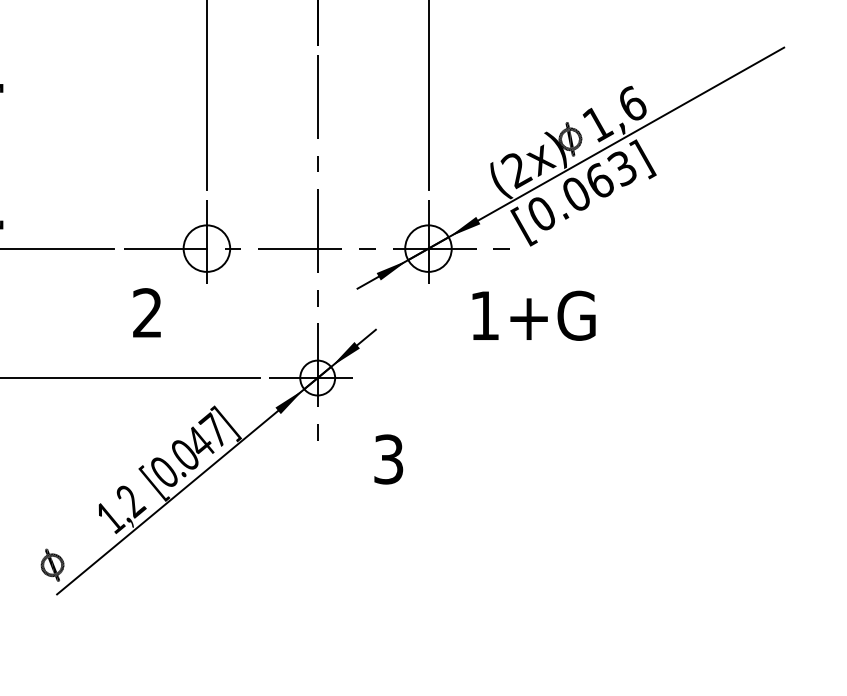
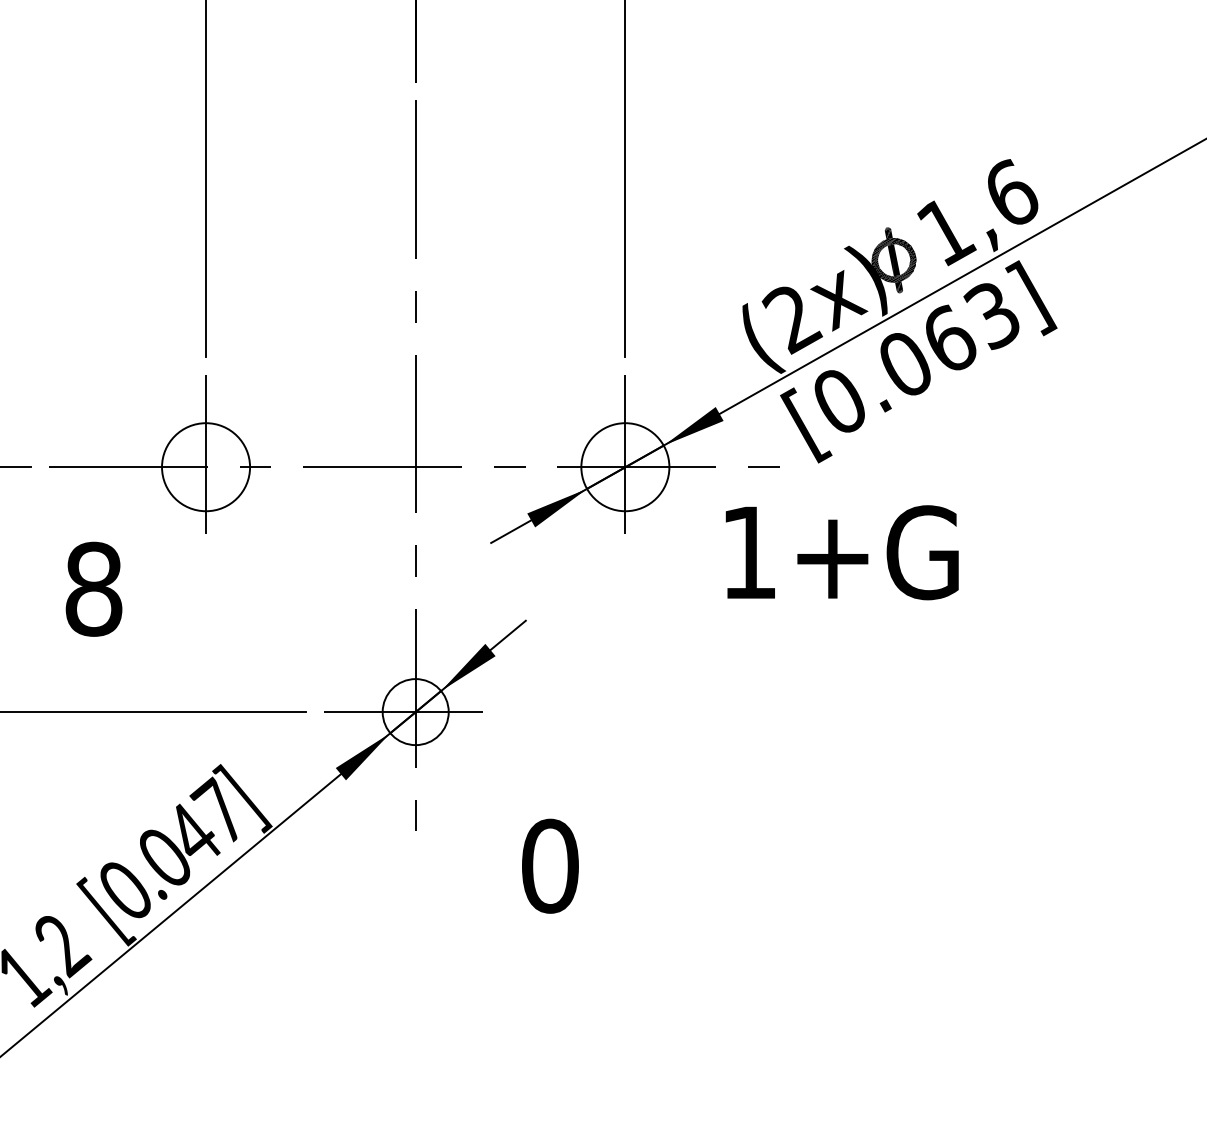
text: (147, 313) -> (93, 589), 2 -> 8
text: (533, 315) -> (841, 552), moved
text: (388, 459) -> (549, 866), 3 -> 0

